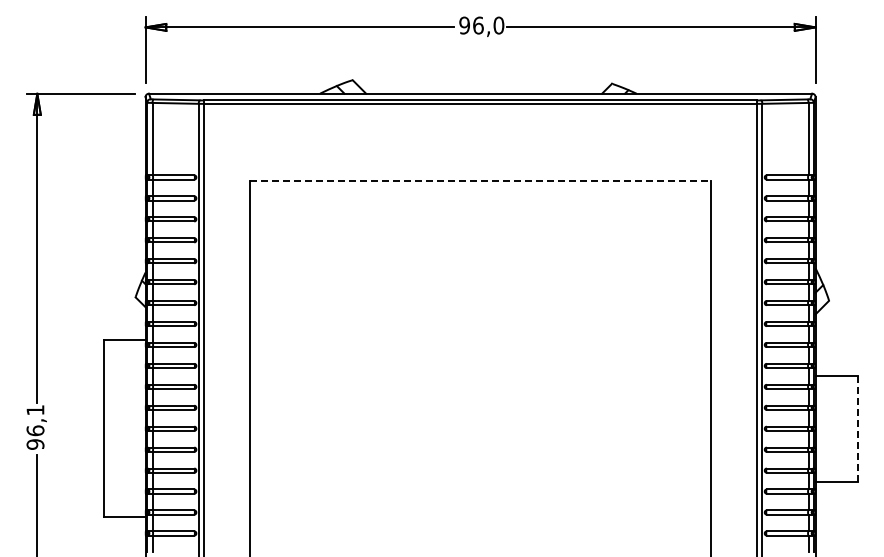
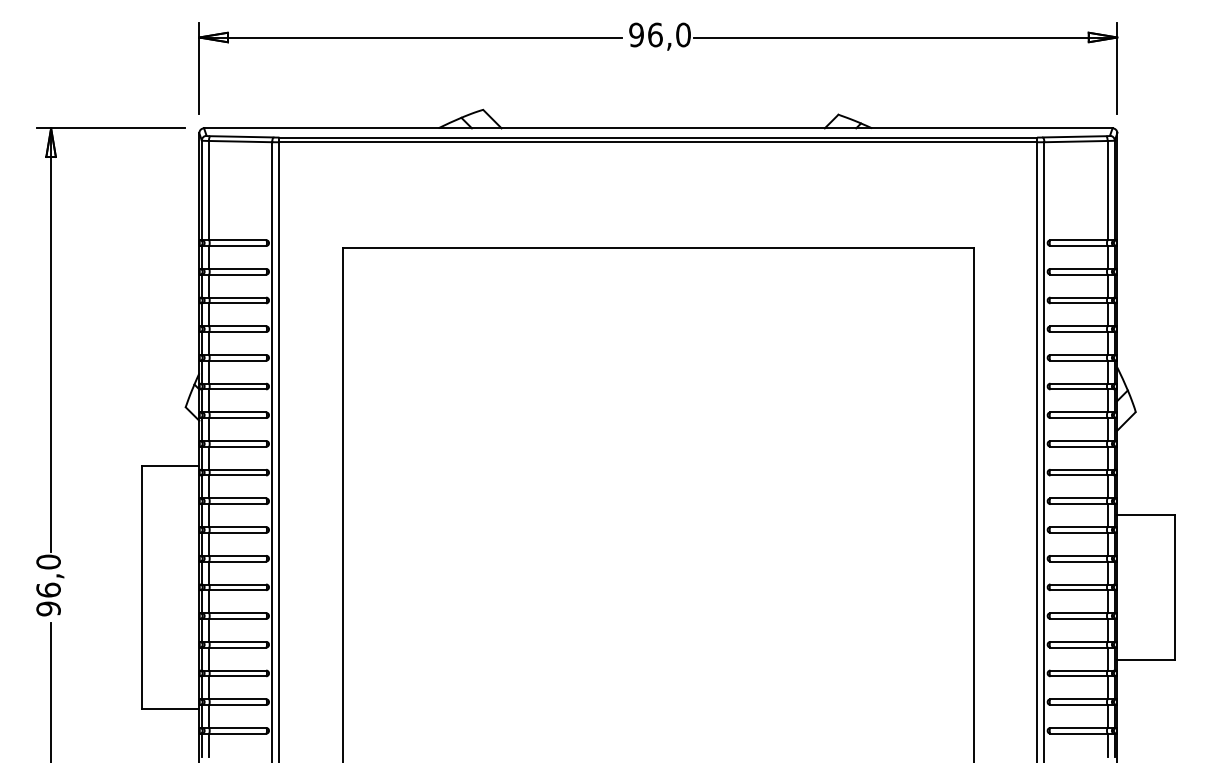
line: (481, 180) -> (659, 247), dashed -> solid
text: (35, 409) -> (48, 560), 96,1 -> 96,0
line: (857, 429) -> (1174, 588), dashed -> solid

